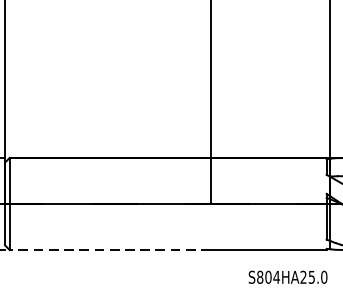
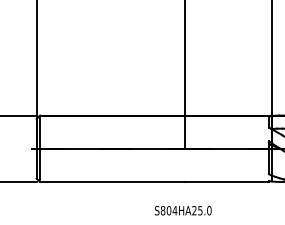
line: (109, 249) -> (112, 181), dashed -> solid
text: (287, 277) -> (182, 210), moved

